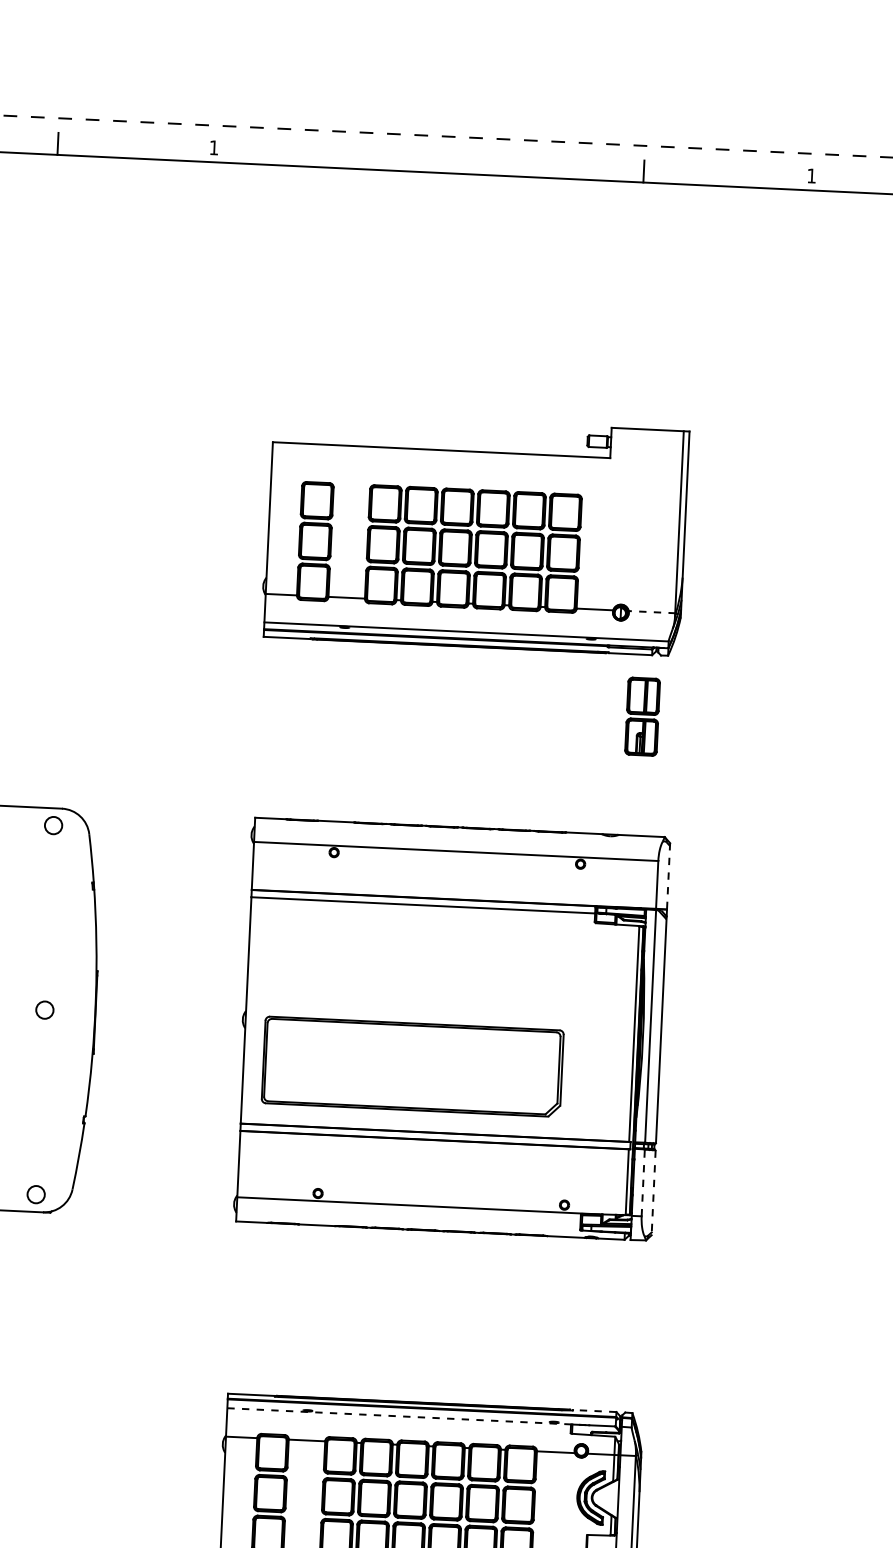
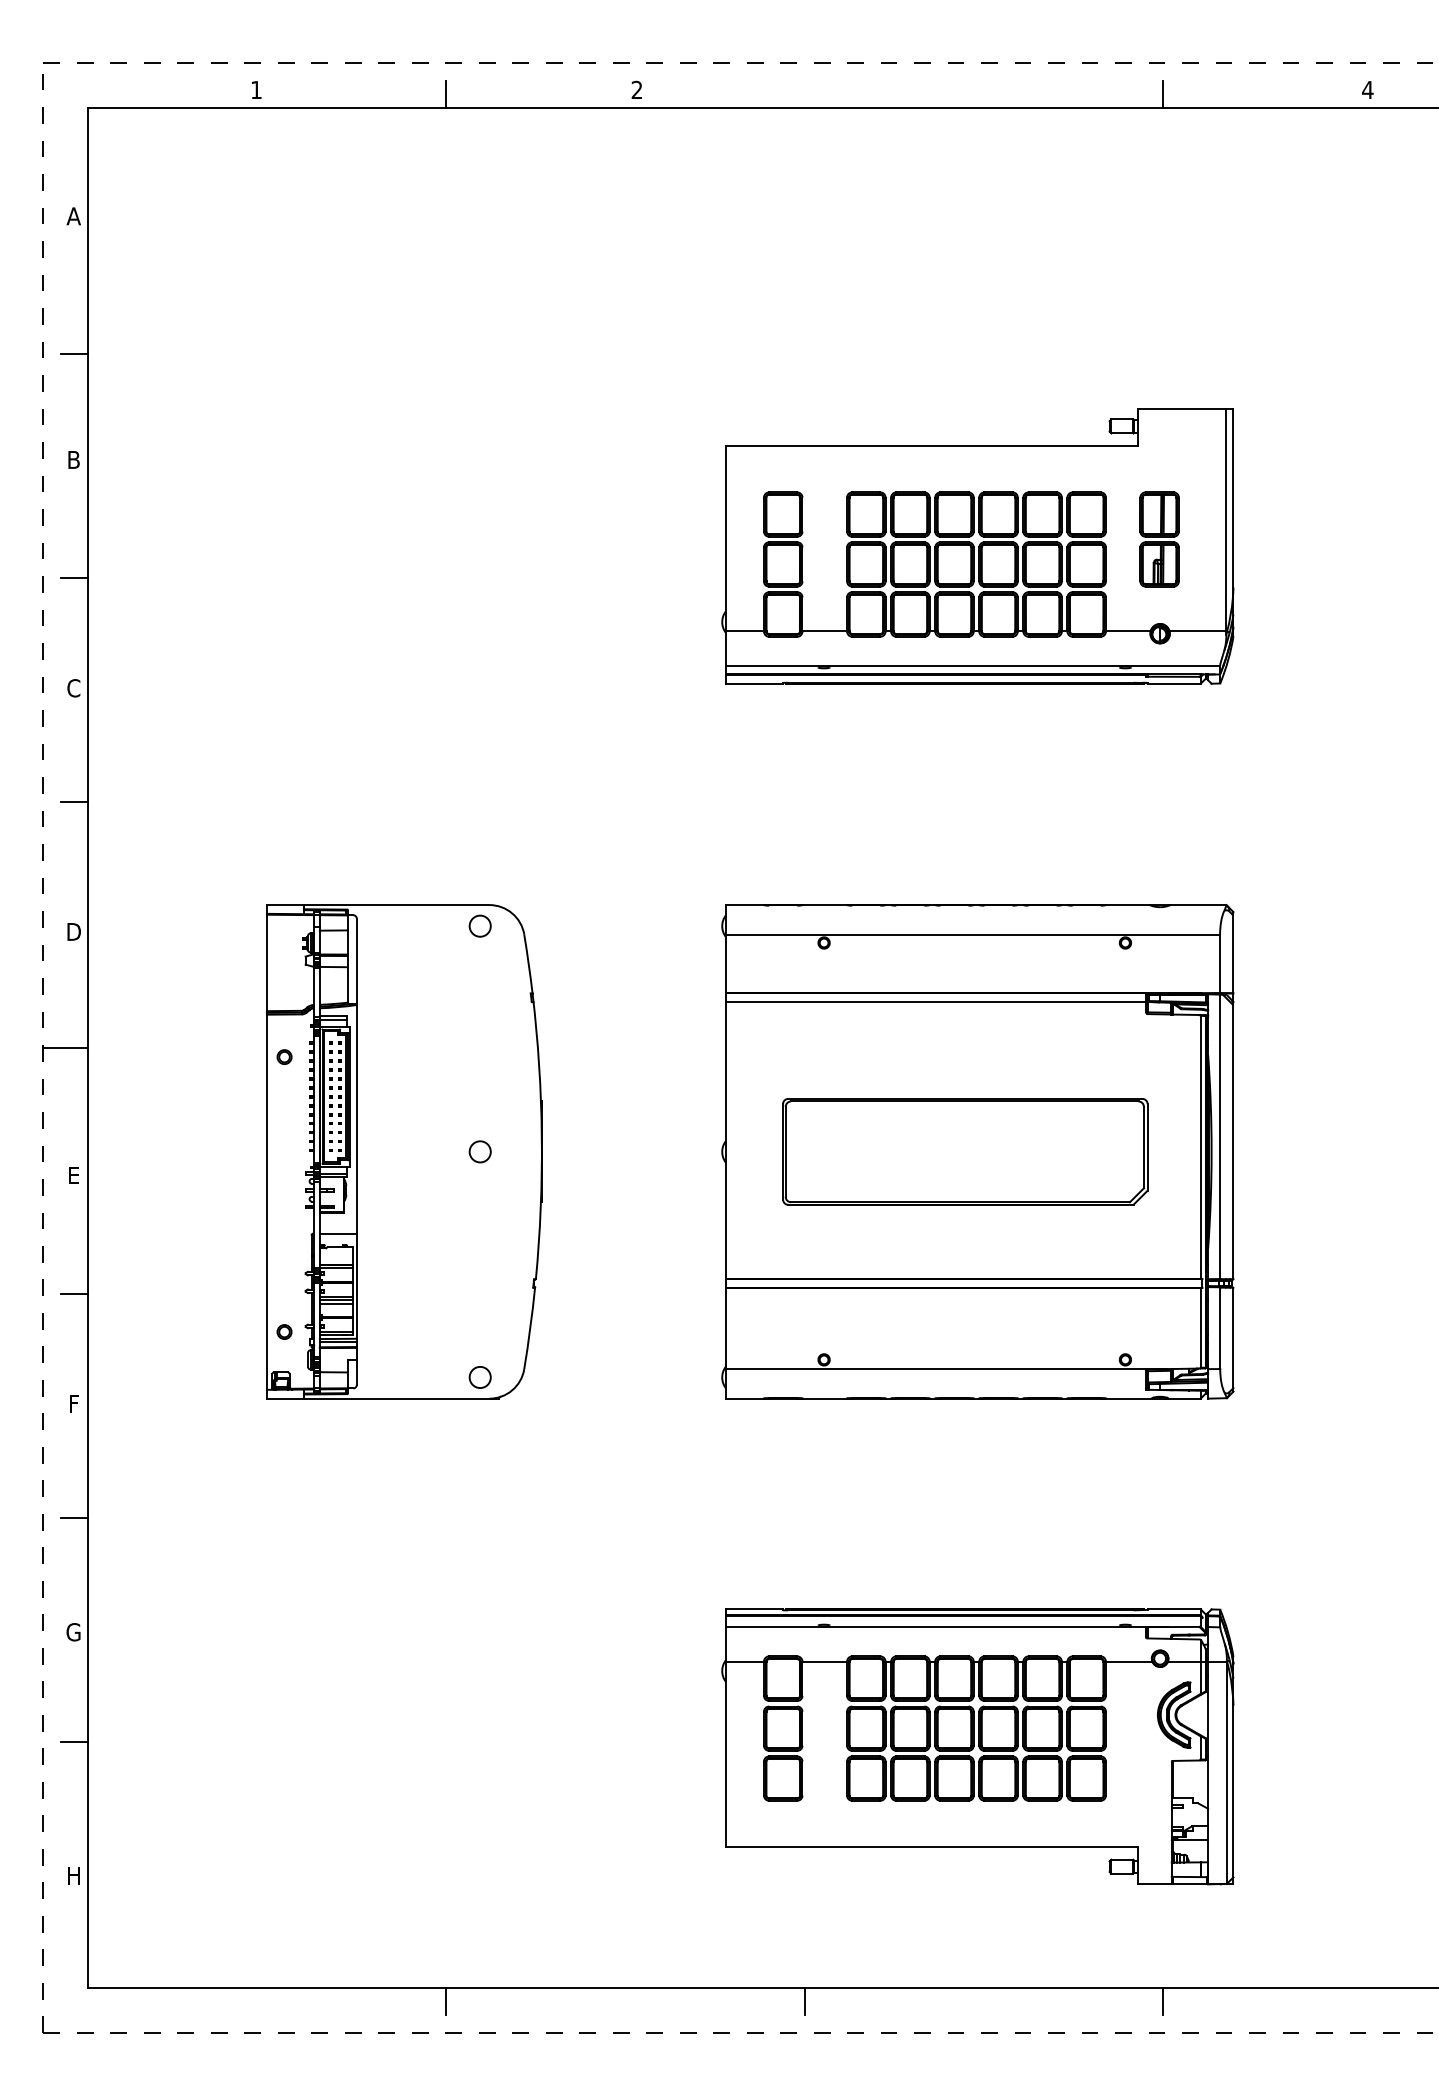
text: (213, 147) -> (636, 89), 1 -> 2
text: (811, 175) -> (1367, 89), 1 -> 4
line: (652, 612) -> (1198, 631), dashed -> solid
part: (642, 716) -> (1159, 539), moved
line: (668, 876) -> (1233, 952), dashed -> solid
part: (412, 1066) -> (965, 1151), moved
line: (643, 1183) -> (1220, 1328), dashed -> solid
line: (653, 1192) -> (1233, 1339), dashed -> solid
line: (595, 1411) -> (1174, 1609), dashed -> solid
line: (408, 1417) -> (947, 1627), dashed -> solid

